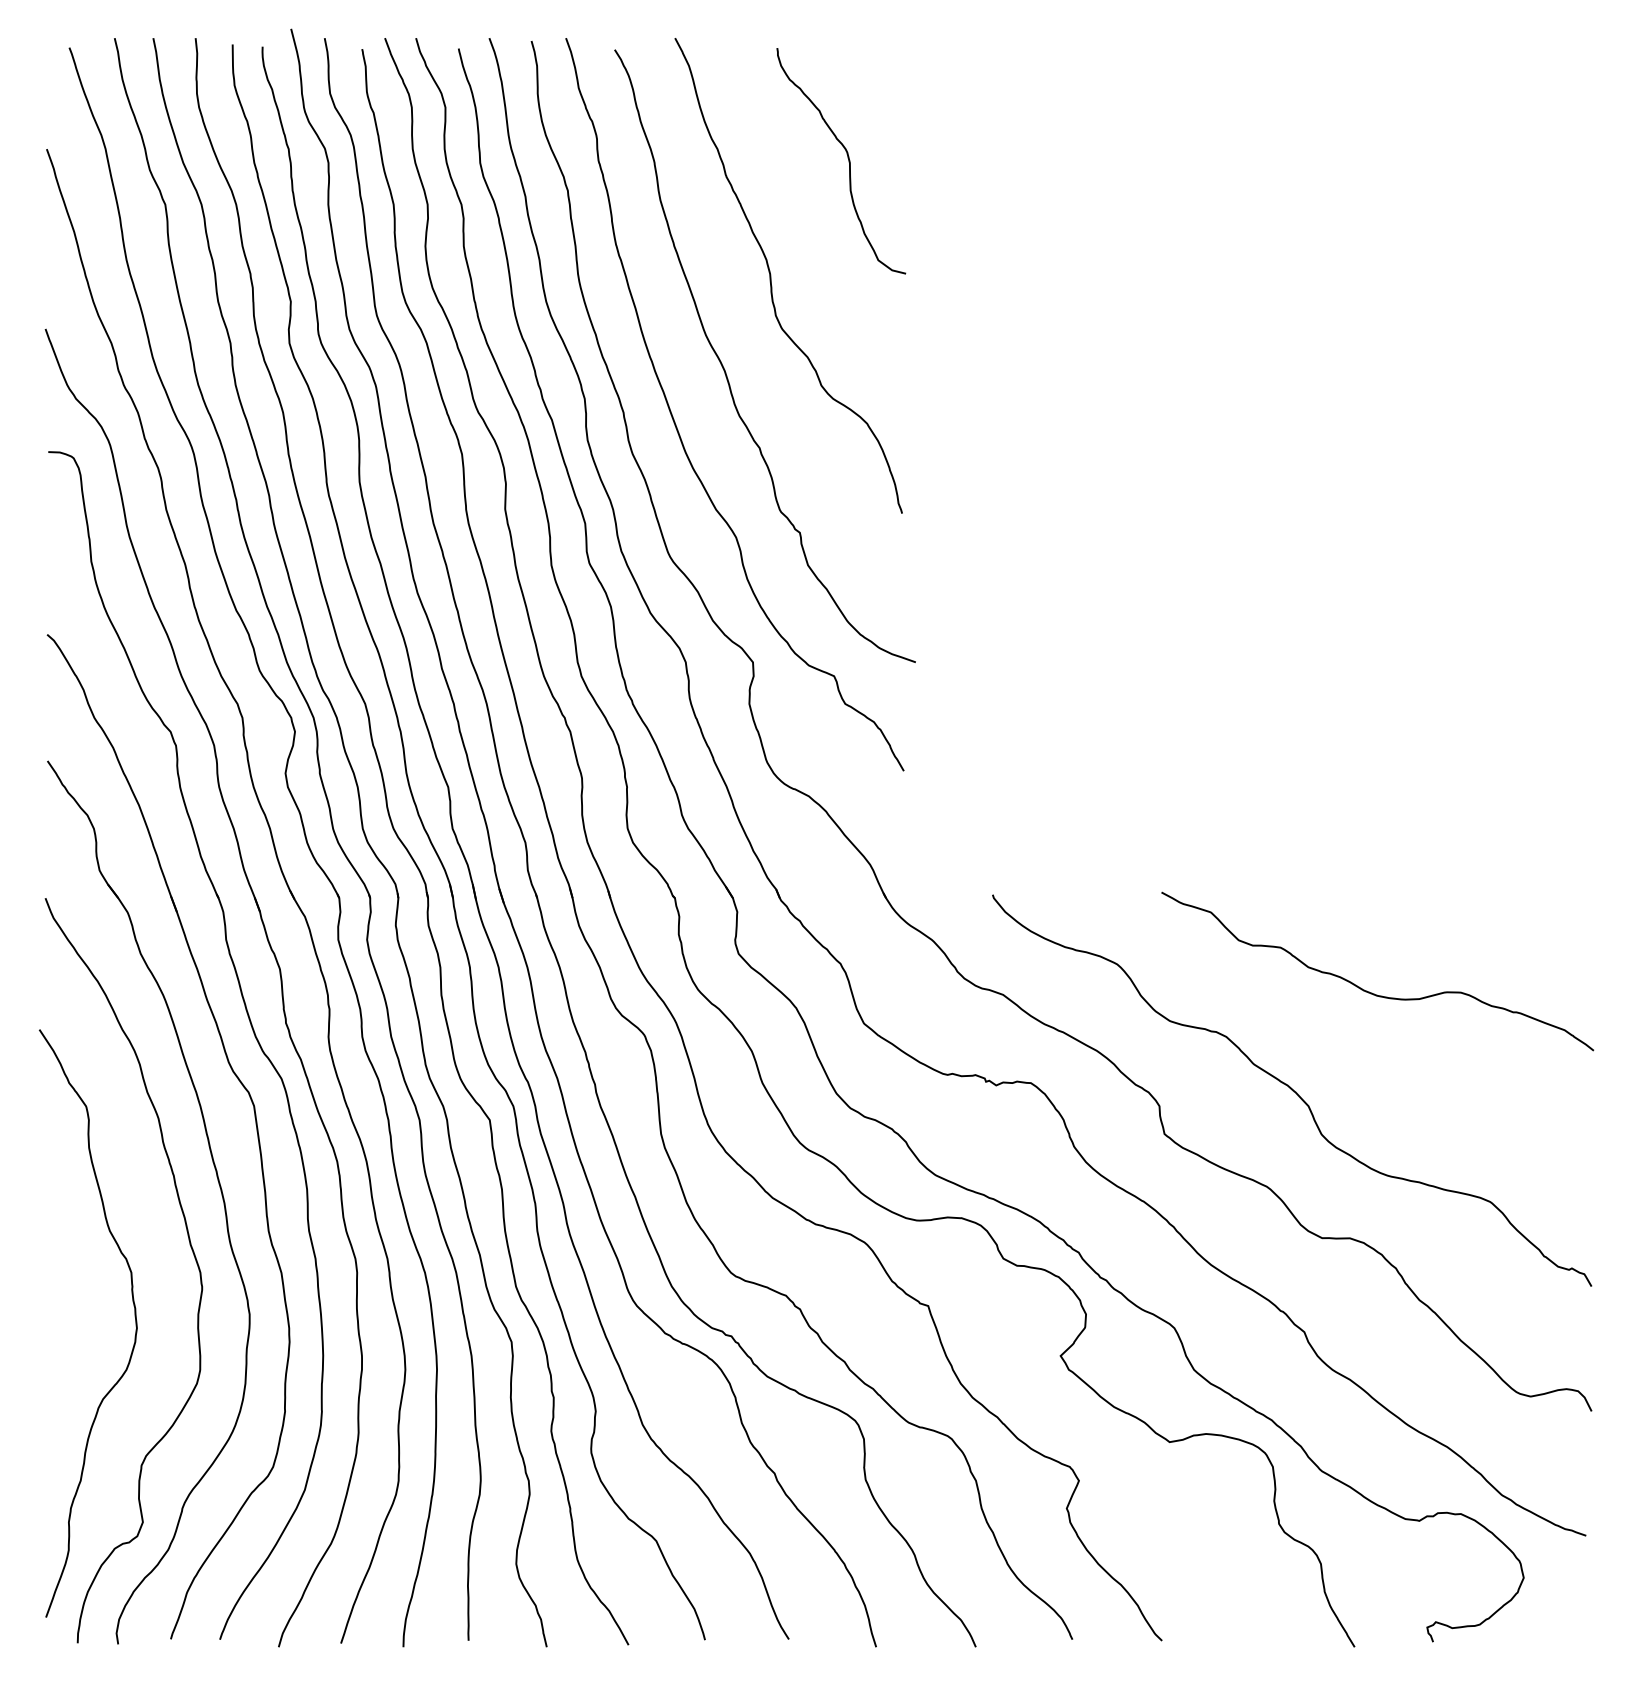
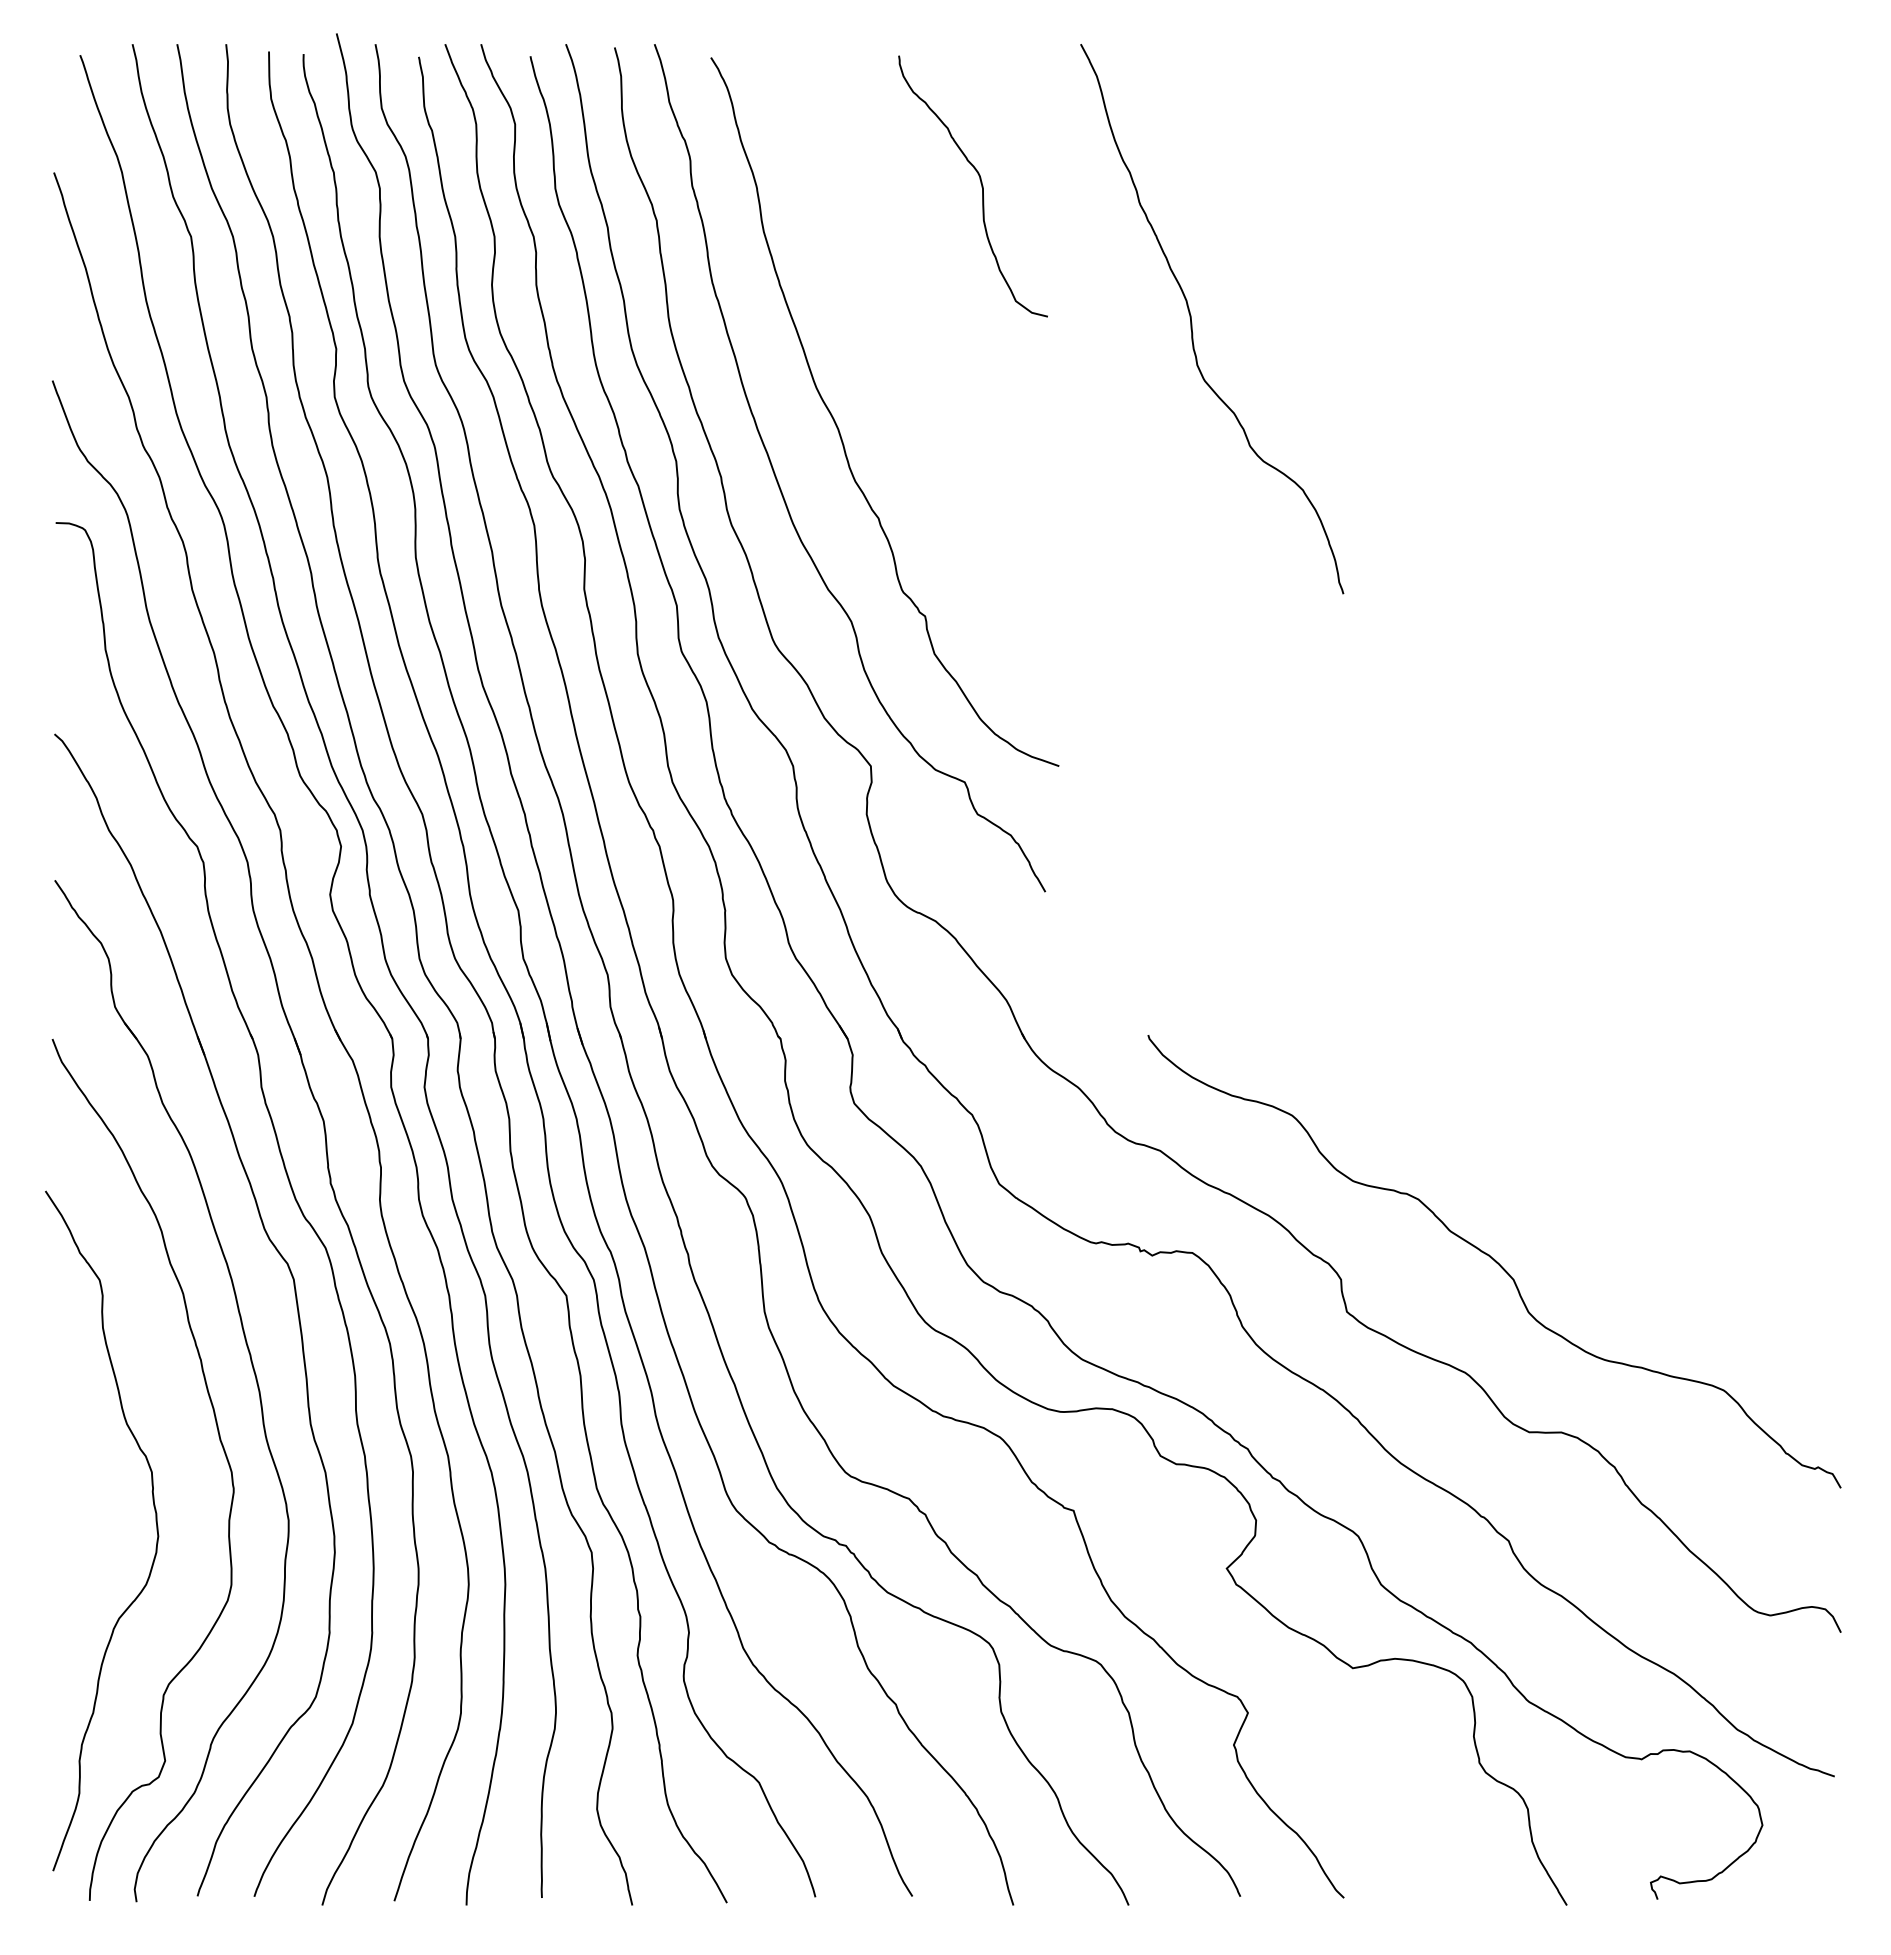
curve: (771, 278) -> (1192, 322), moved
curve: (1368, 991) -> (1582, 1146), removed

